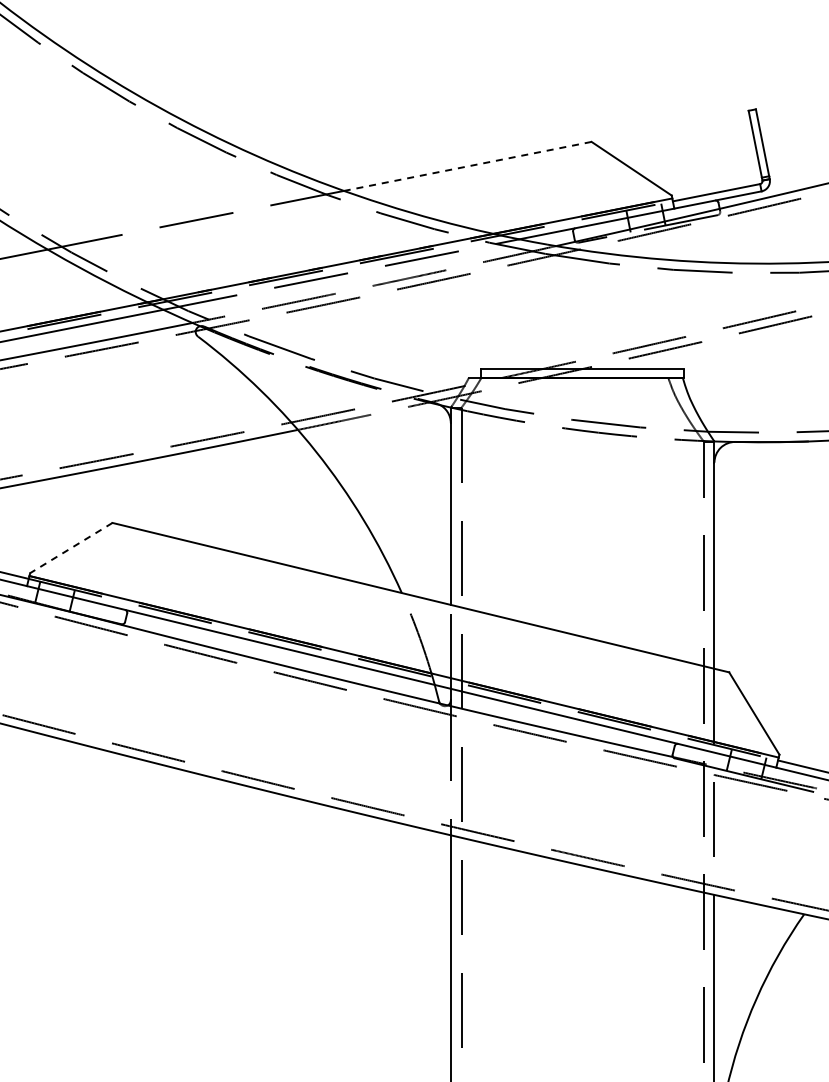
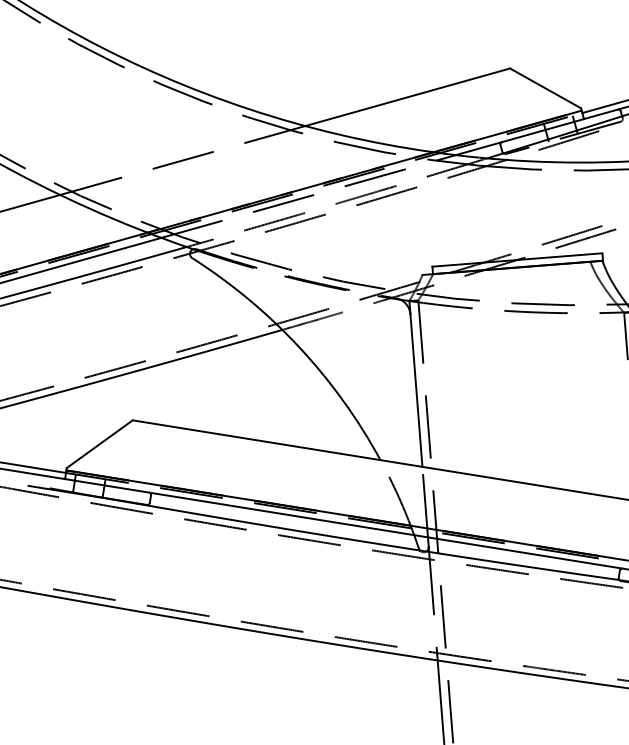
line: (467, 166) -> (407, 97), dashed -> solid
line: (70, 548) -> (99, 444), dashed -> solid

